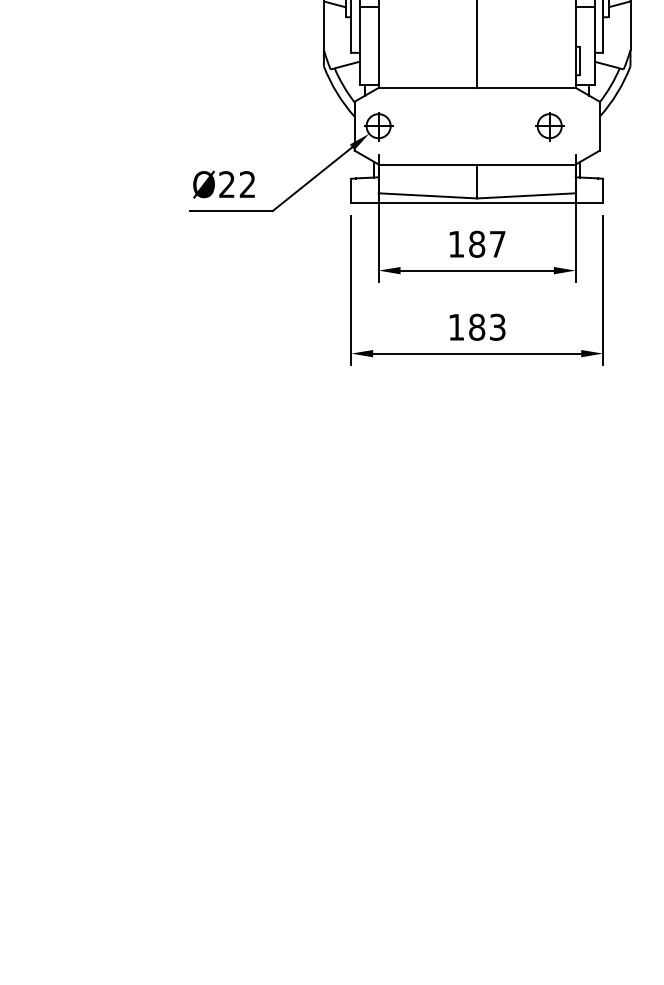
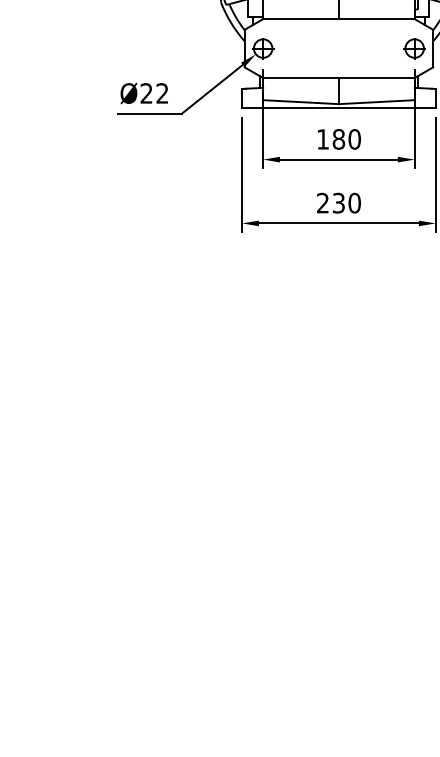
part: (549, 126) -> (414, 48), moved
text: (497, 243) -> (354, 138), 187 -> 180
text: (476, 326) -> (338, 202), 183 -> 230

